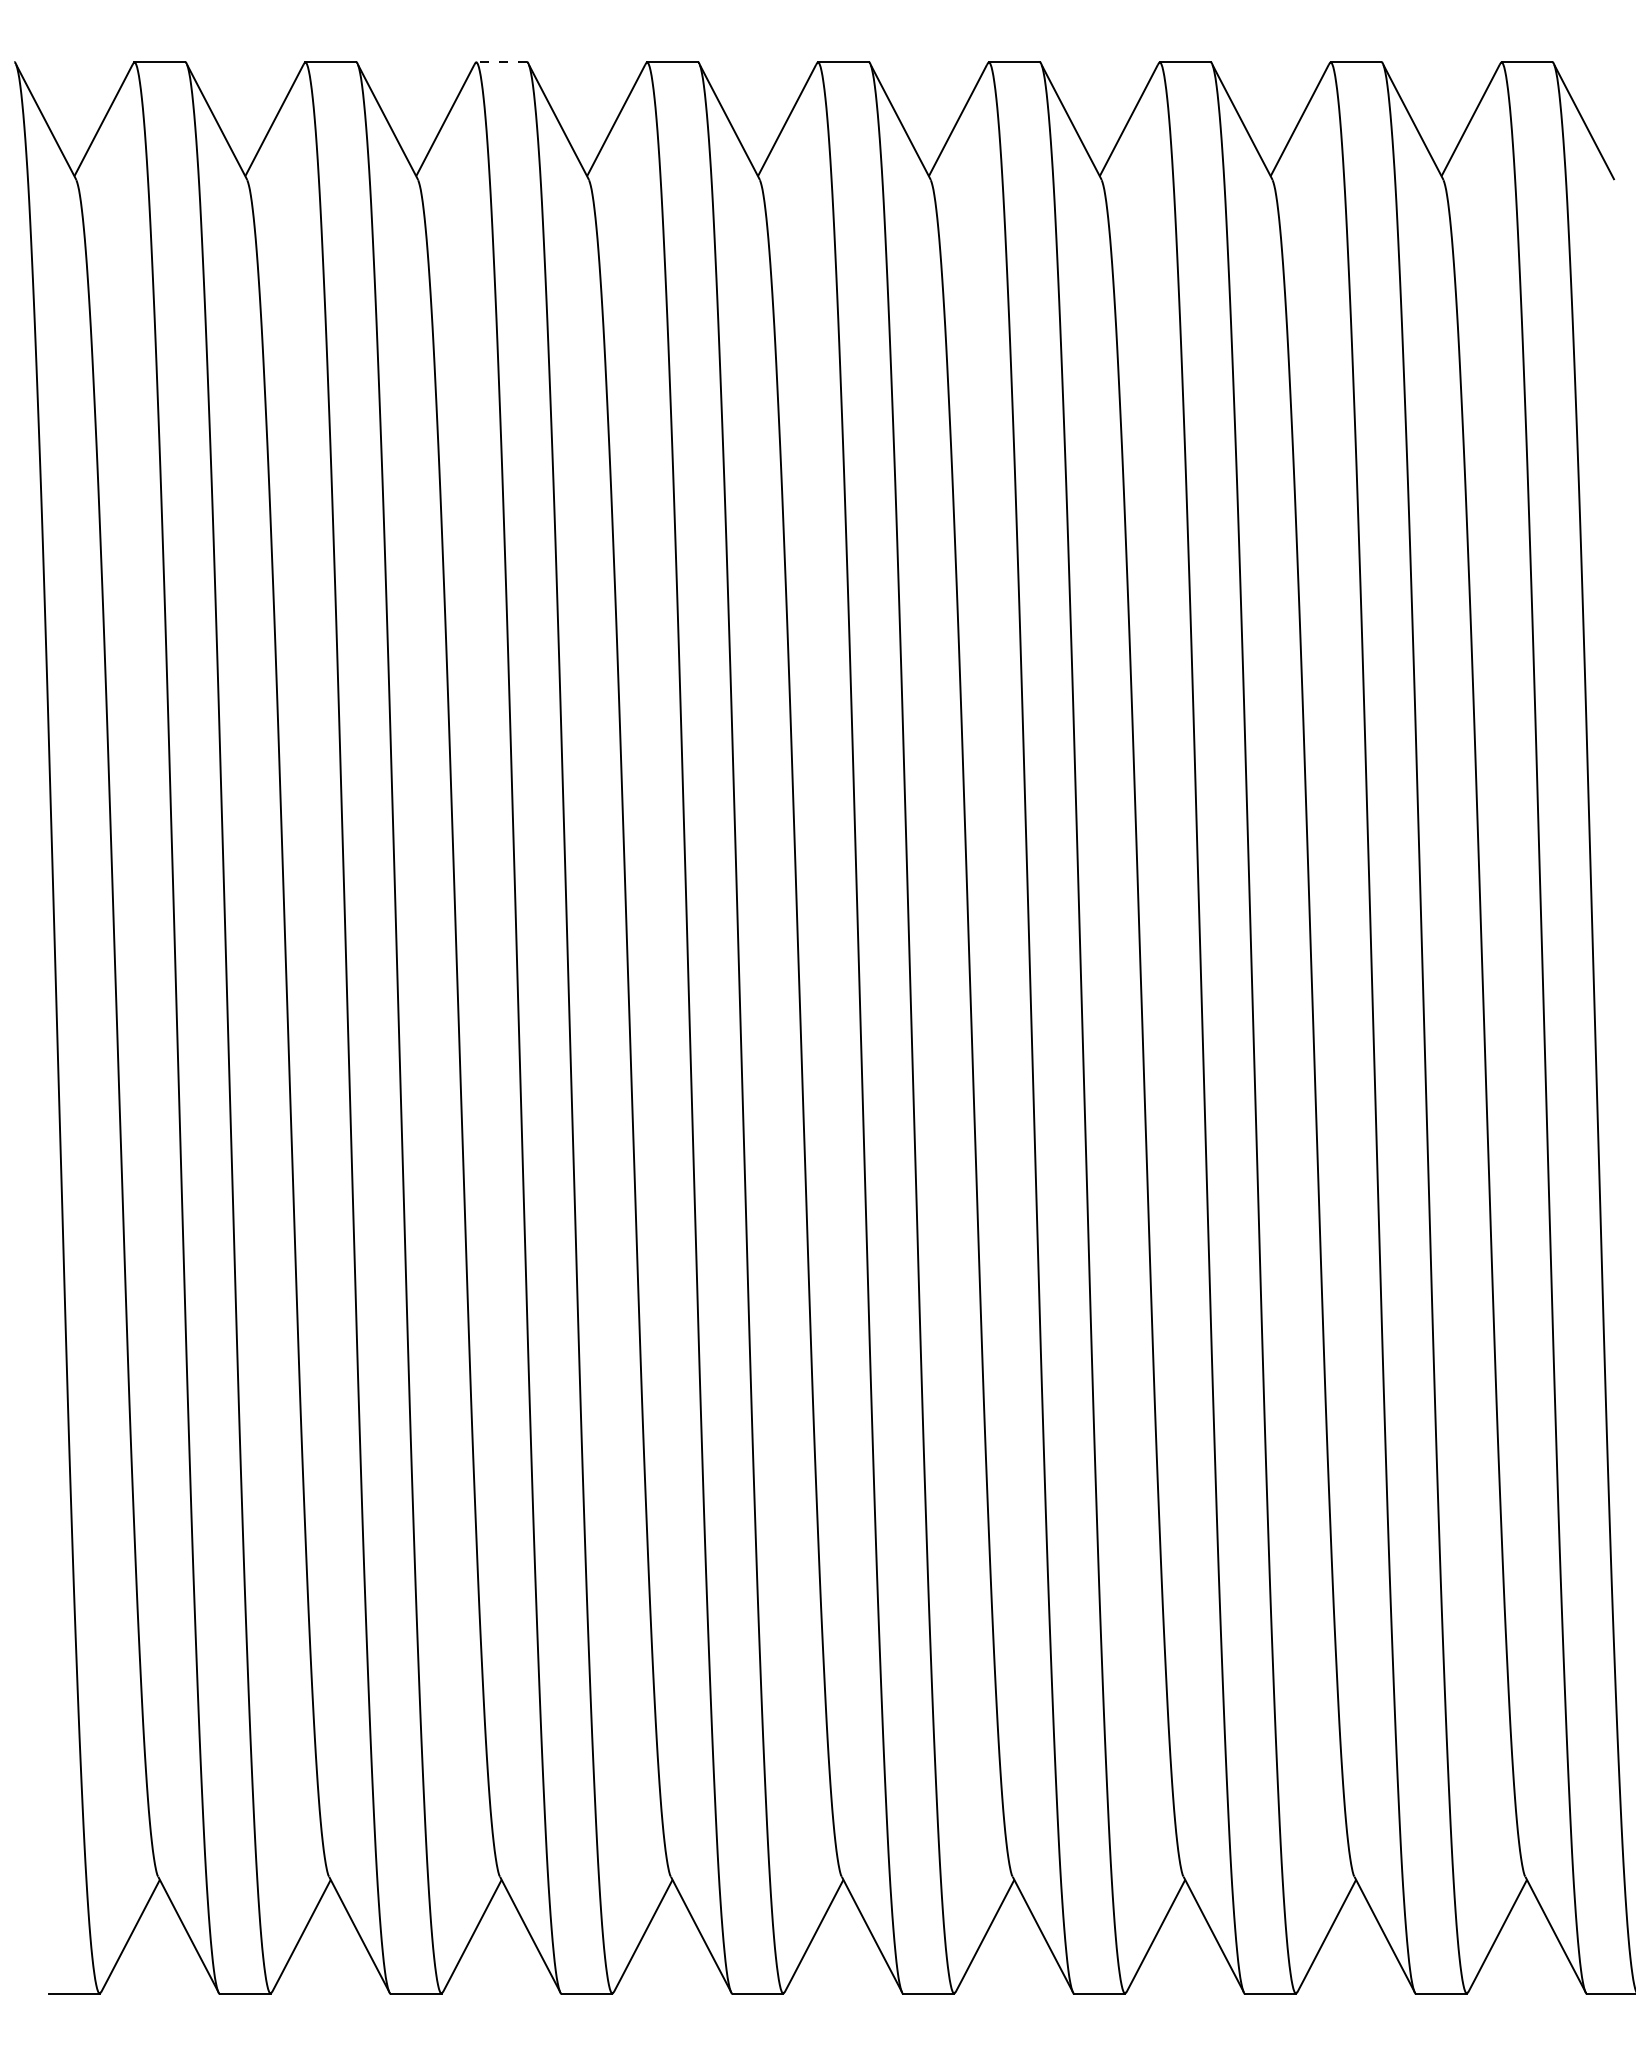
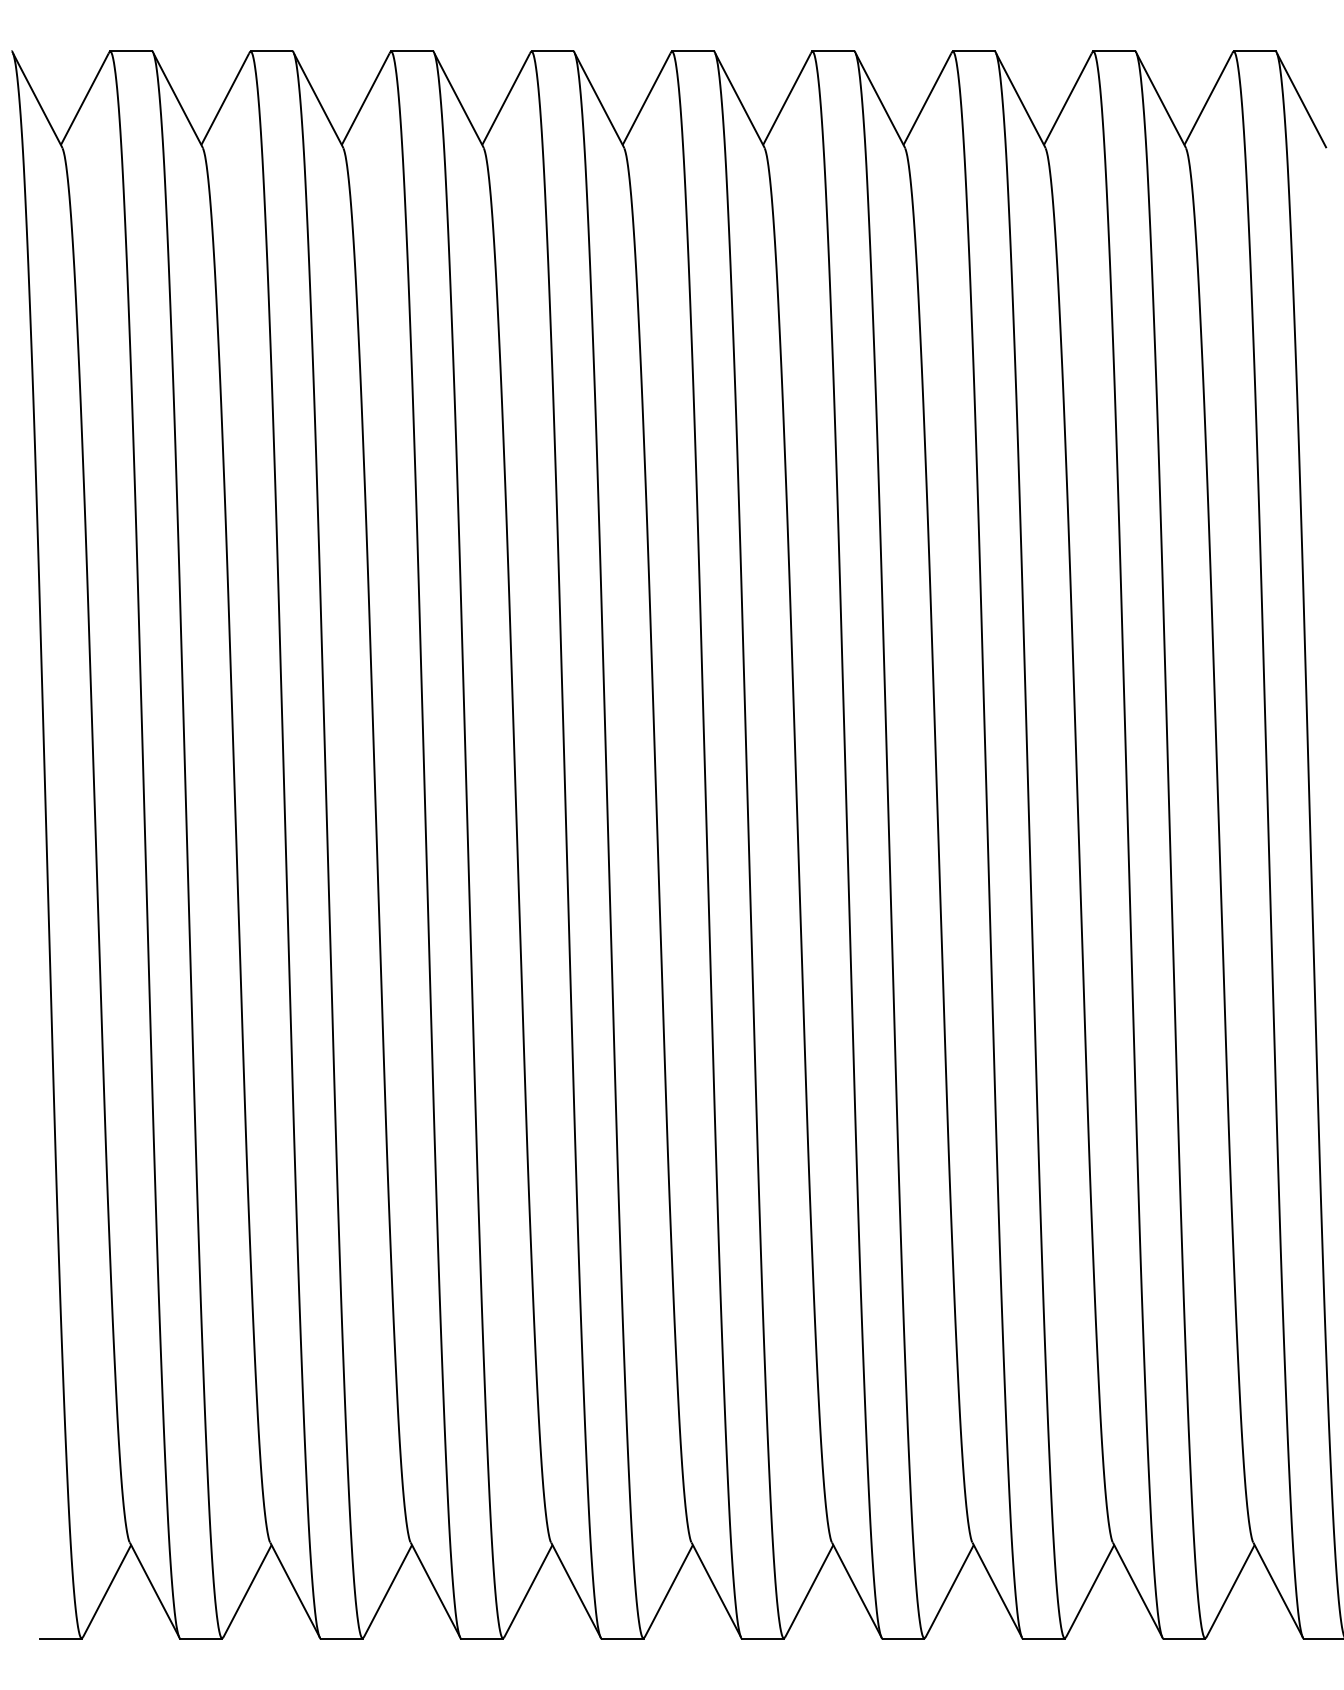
line: (501, 62) -> (411, 51), dashed -> solid

